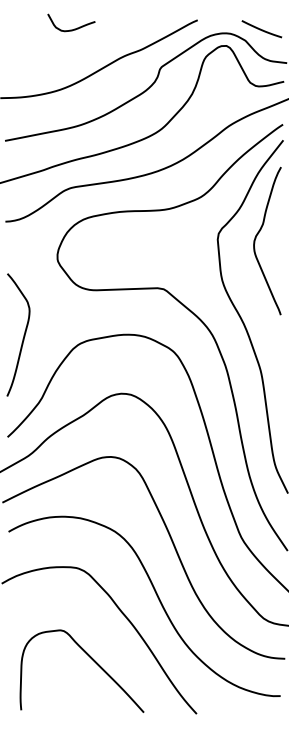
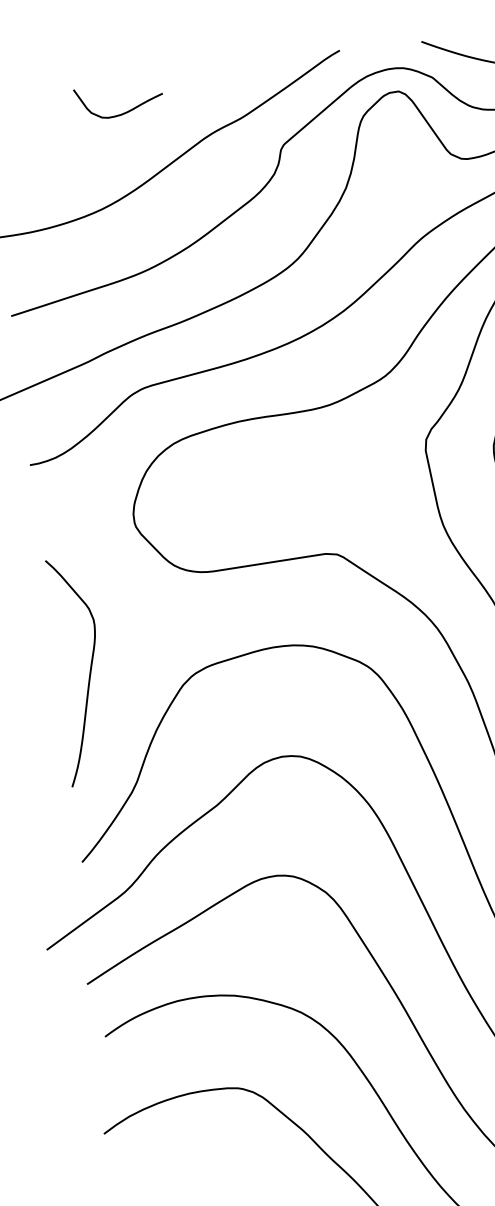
curve: (74, 28) -> (125, 110), moved

